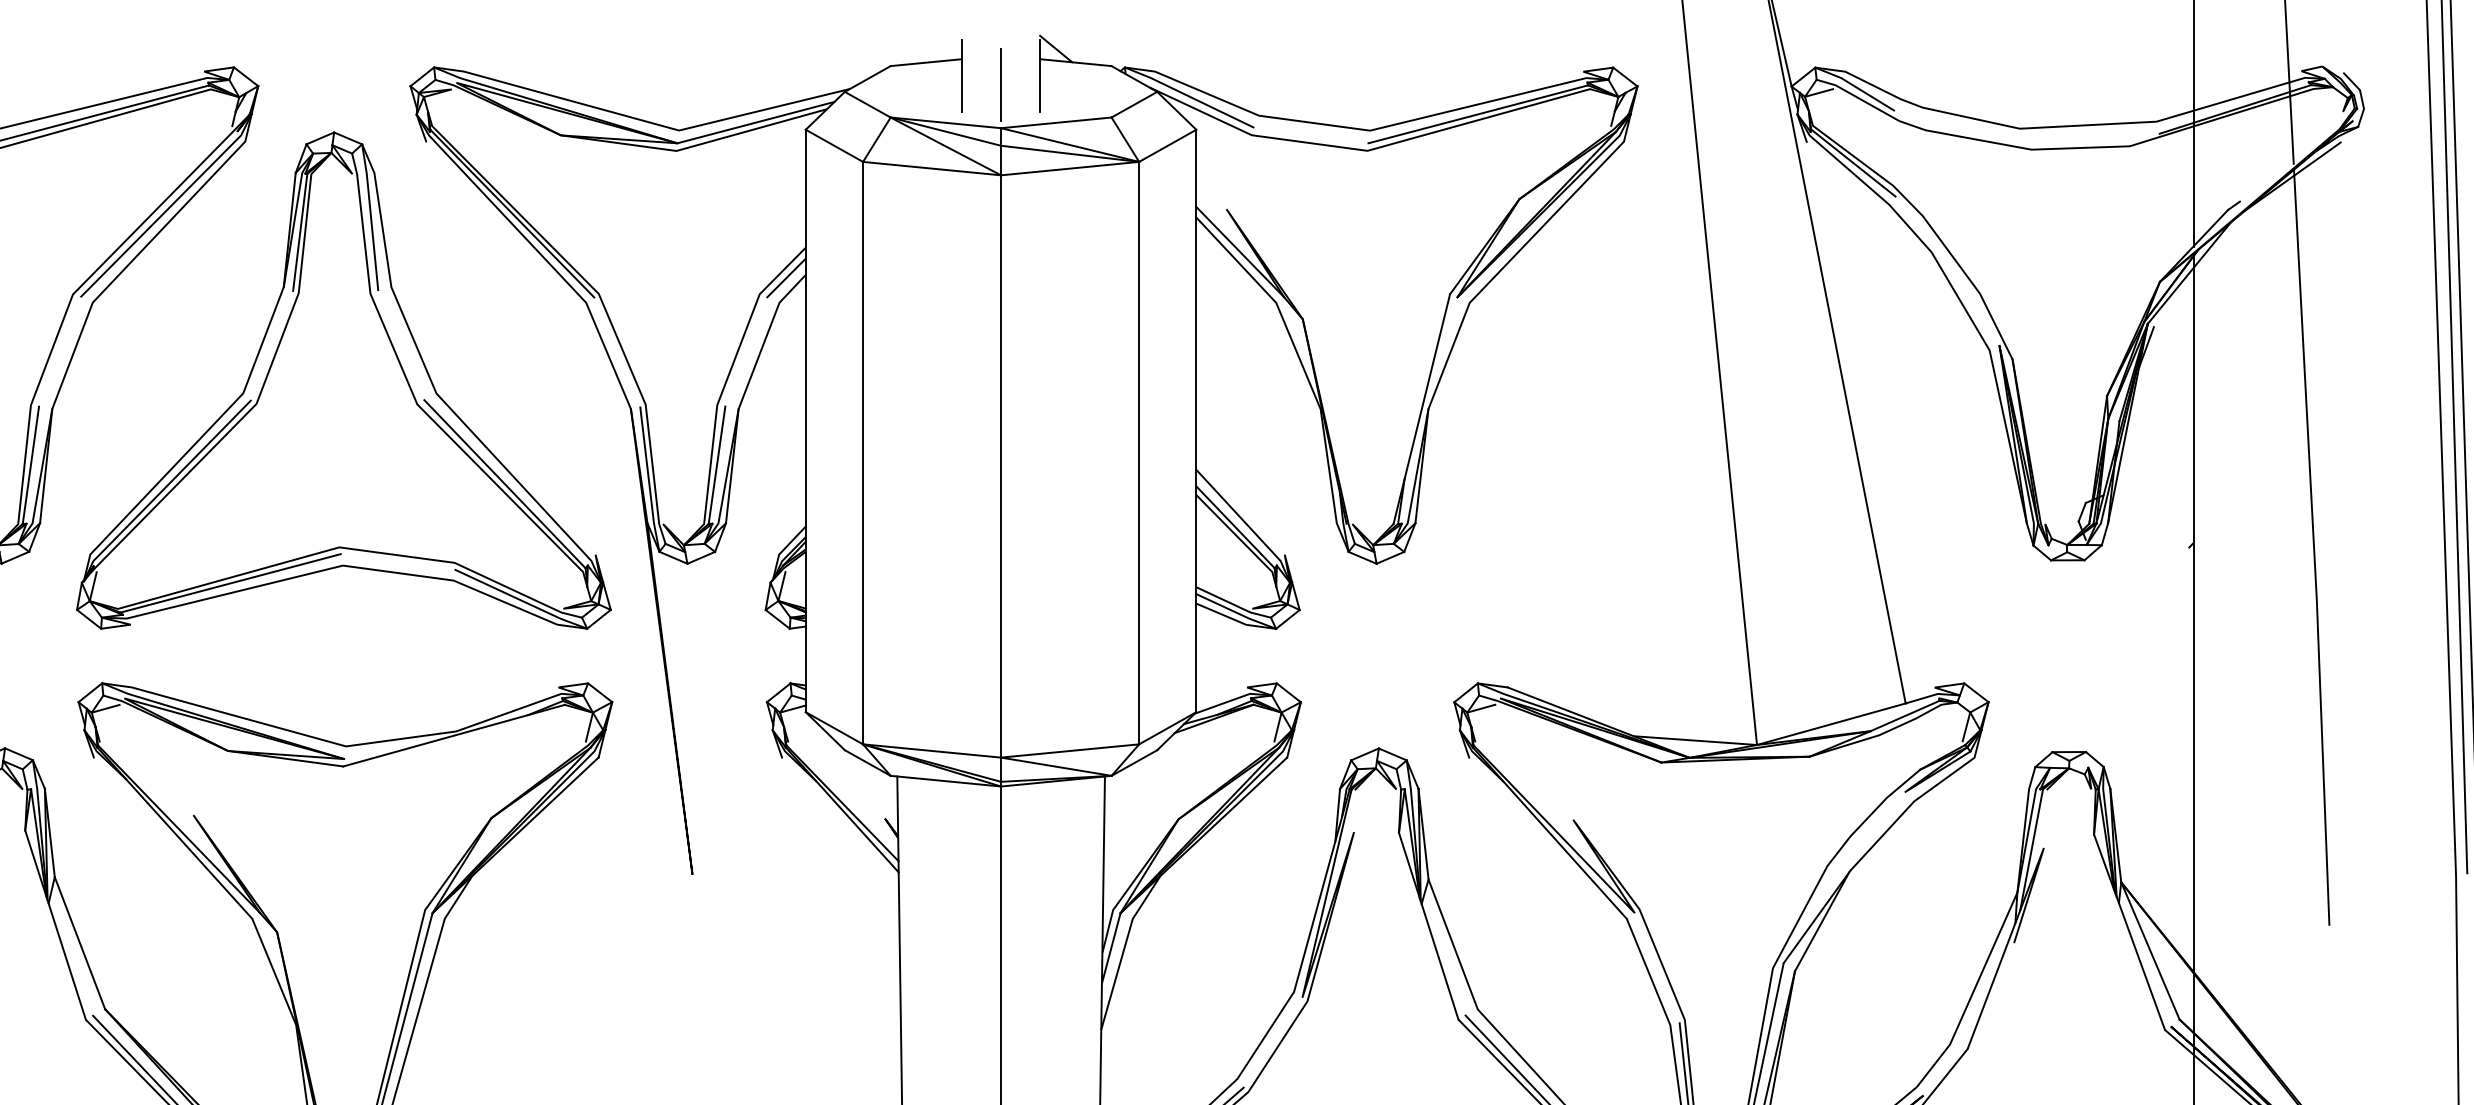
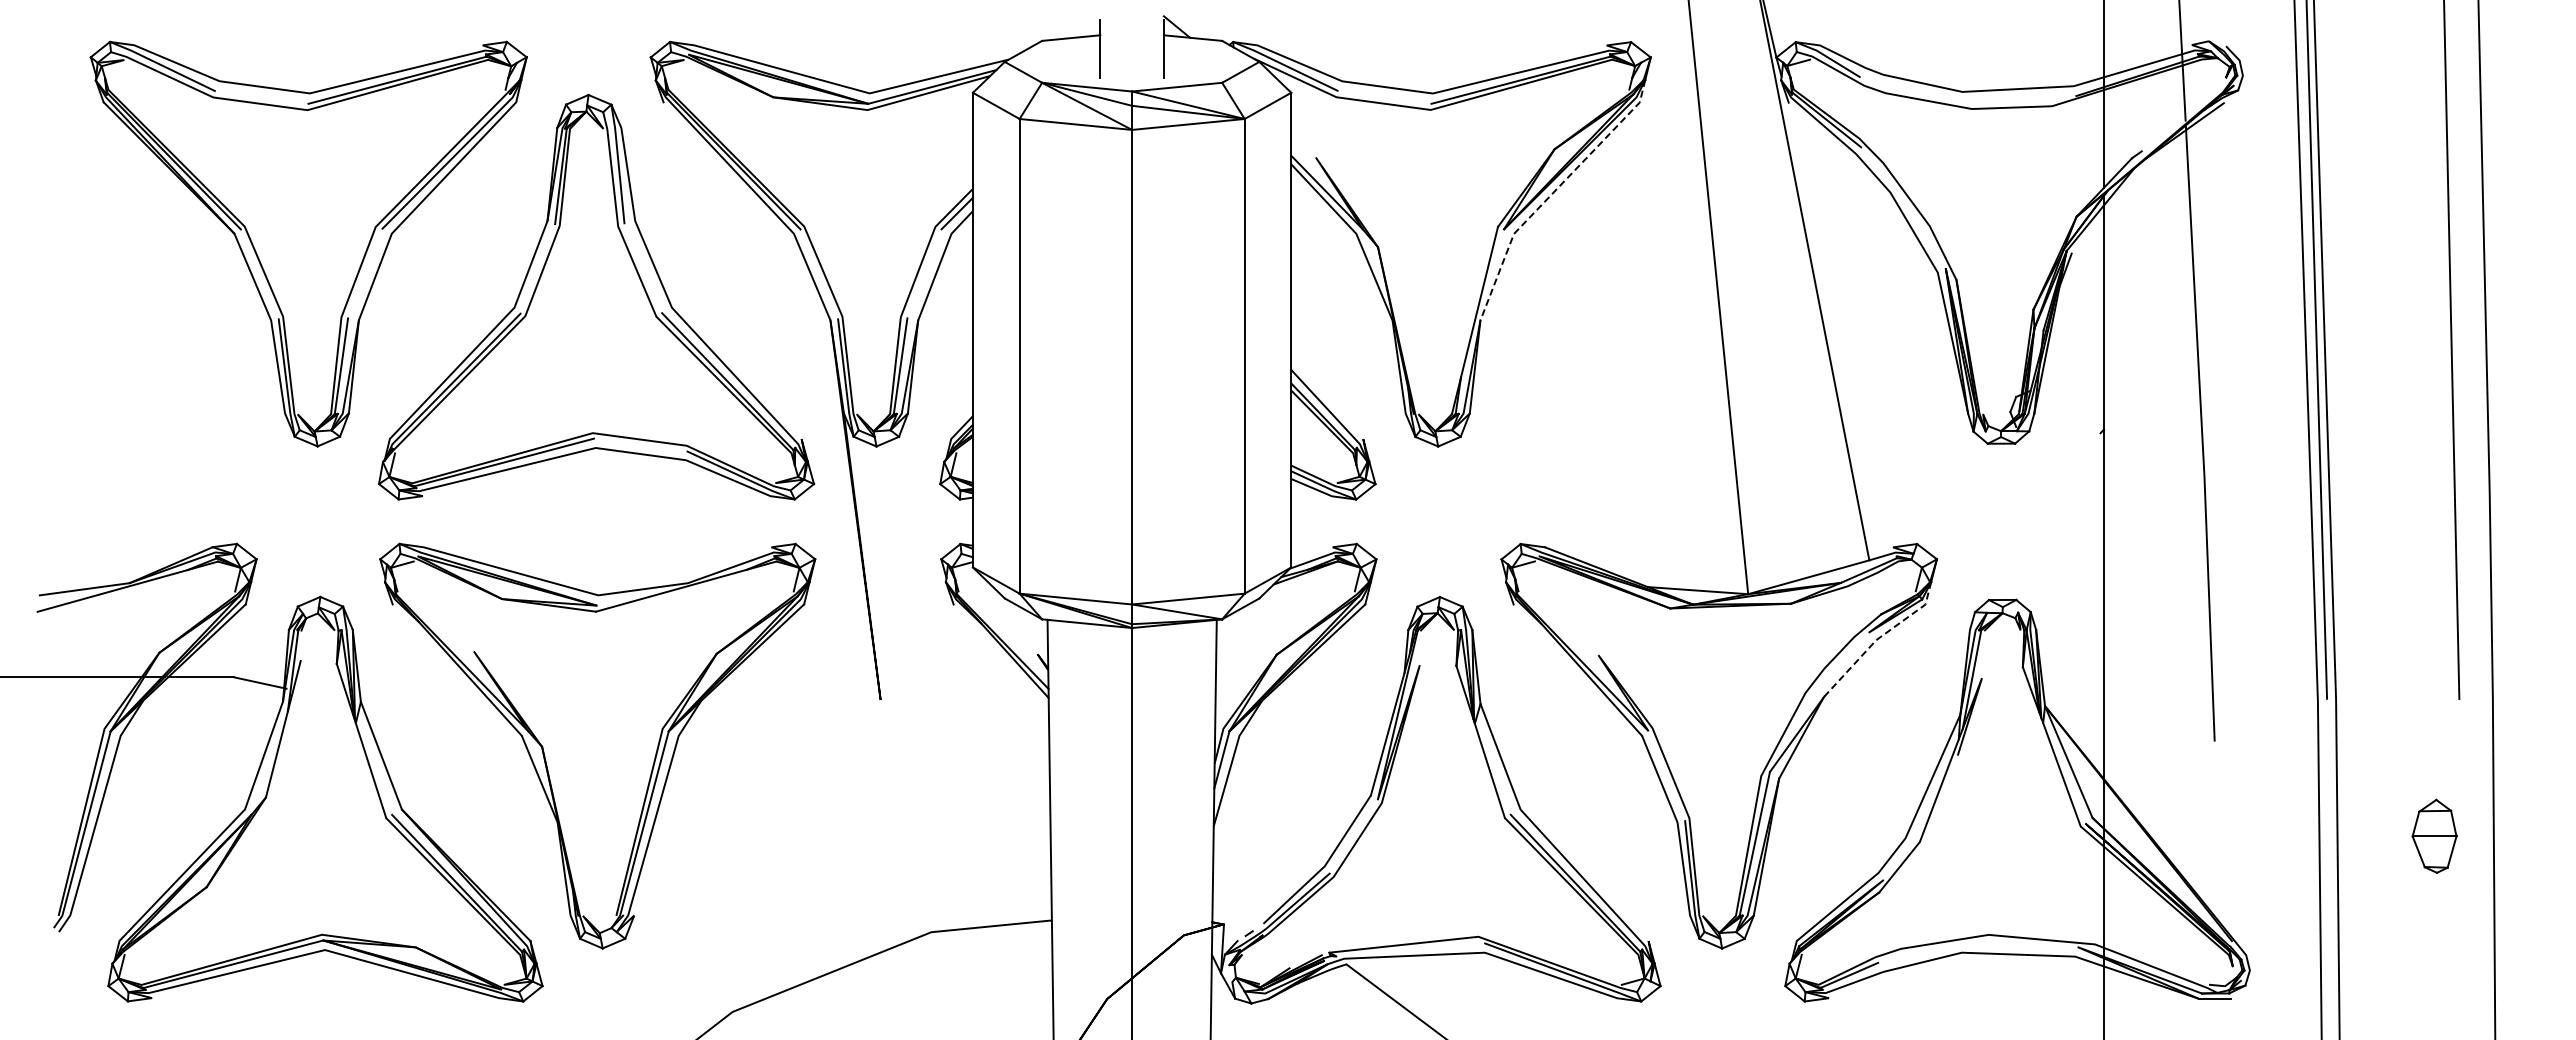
line: (1001, 85) -> (1132, 56), removed
line: (1516, 253) -> (1552, 193), solid -> dashed
line: (1918, 798) -> (1879, 637), solid -> dashed

